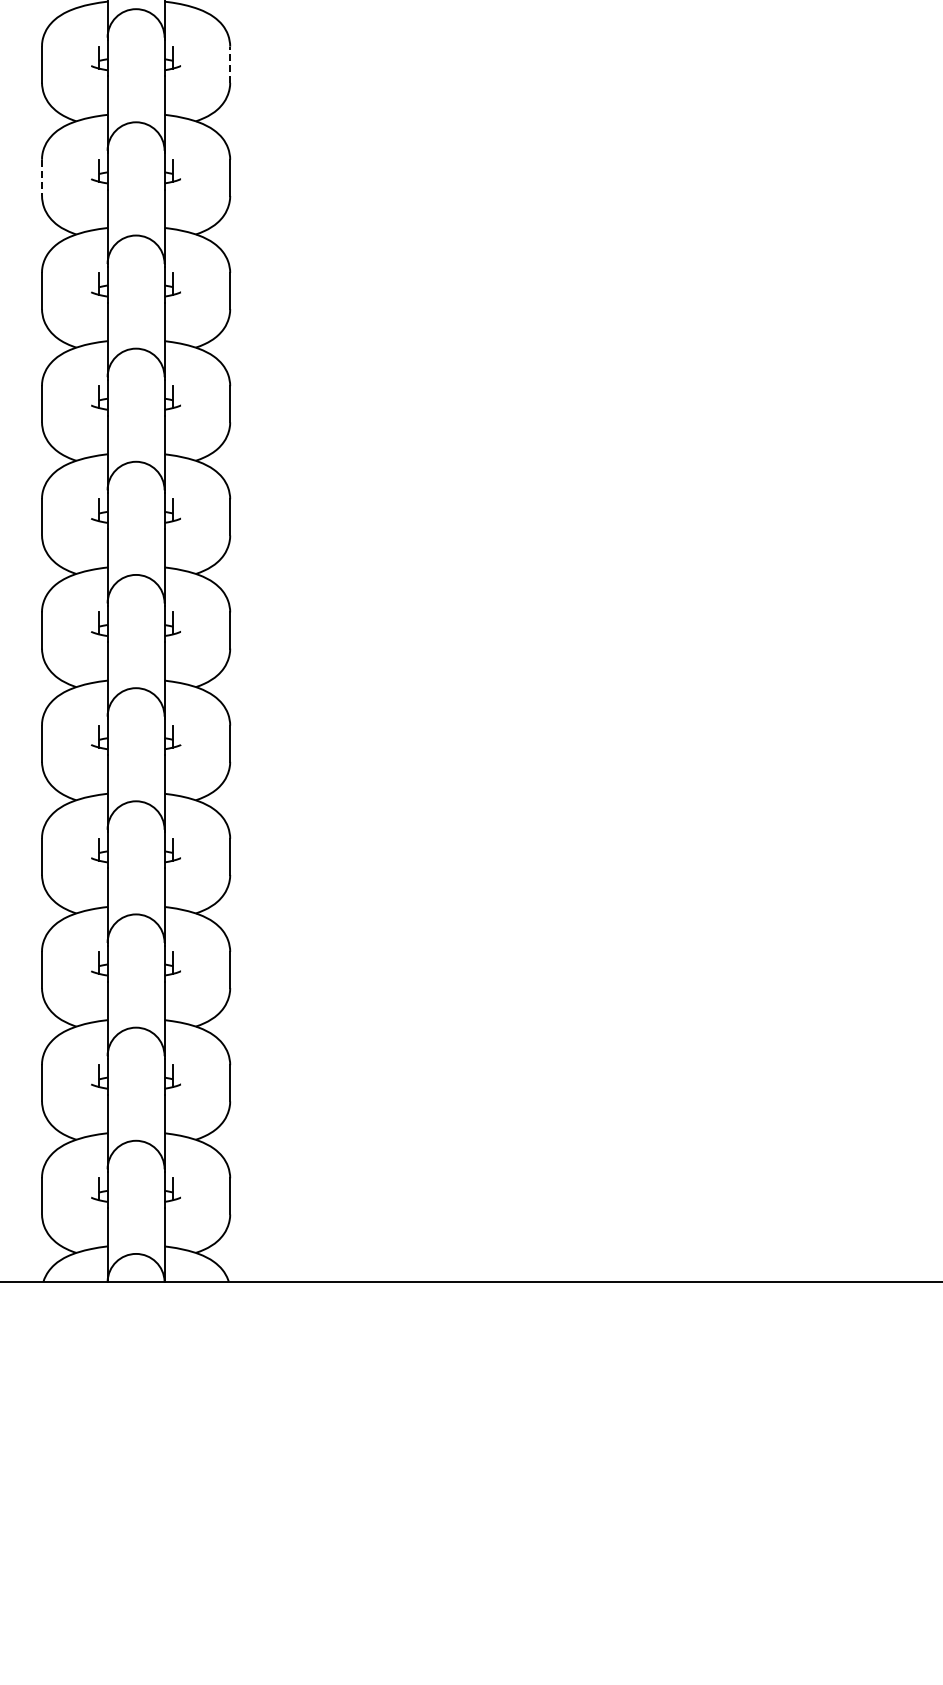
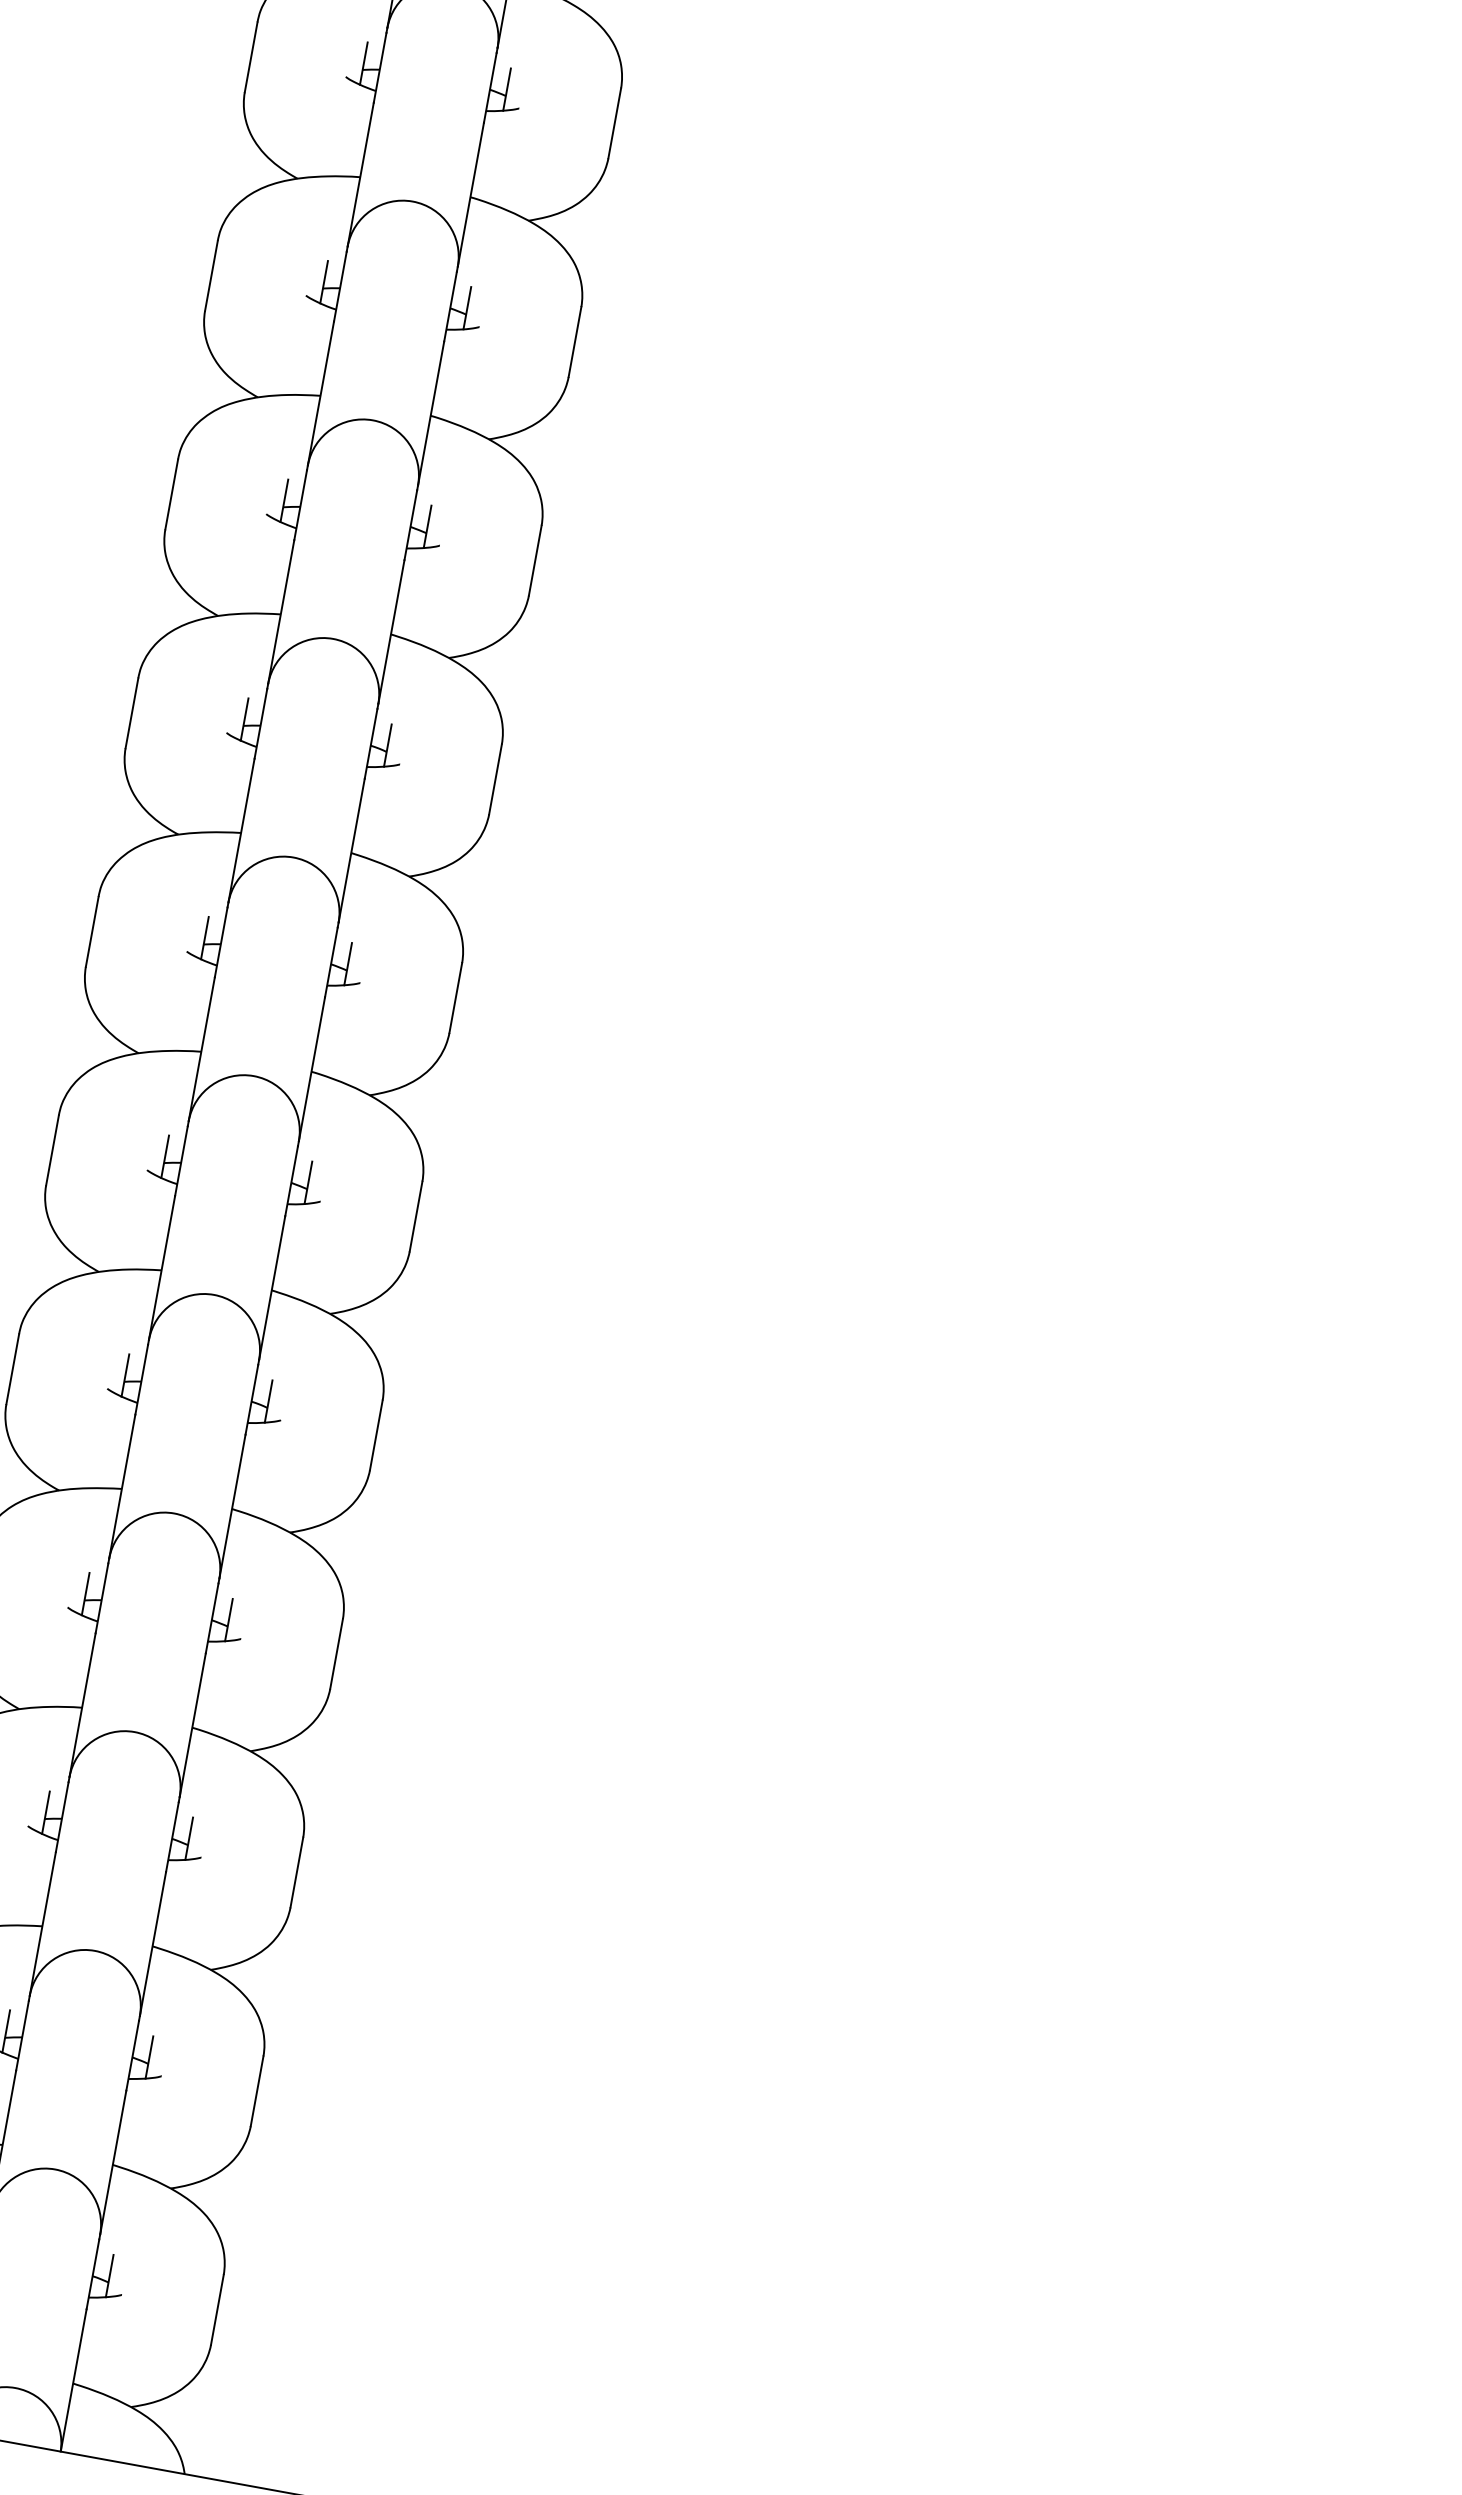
line: (230, 64) -> (615, 123), dashed -> solid
line: (42, 178) -> (212, 277), dashed -> solid

